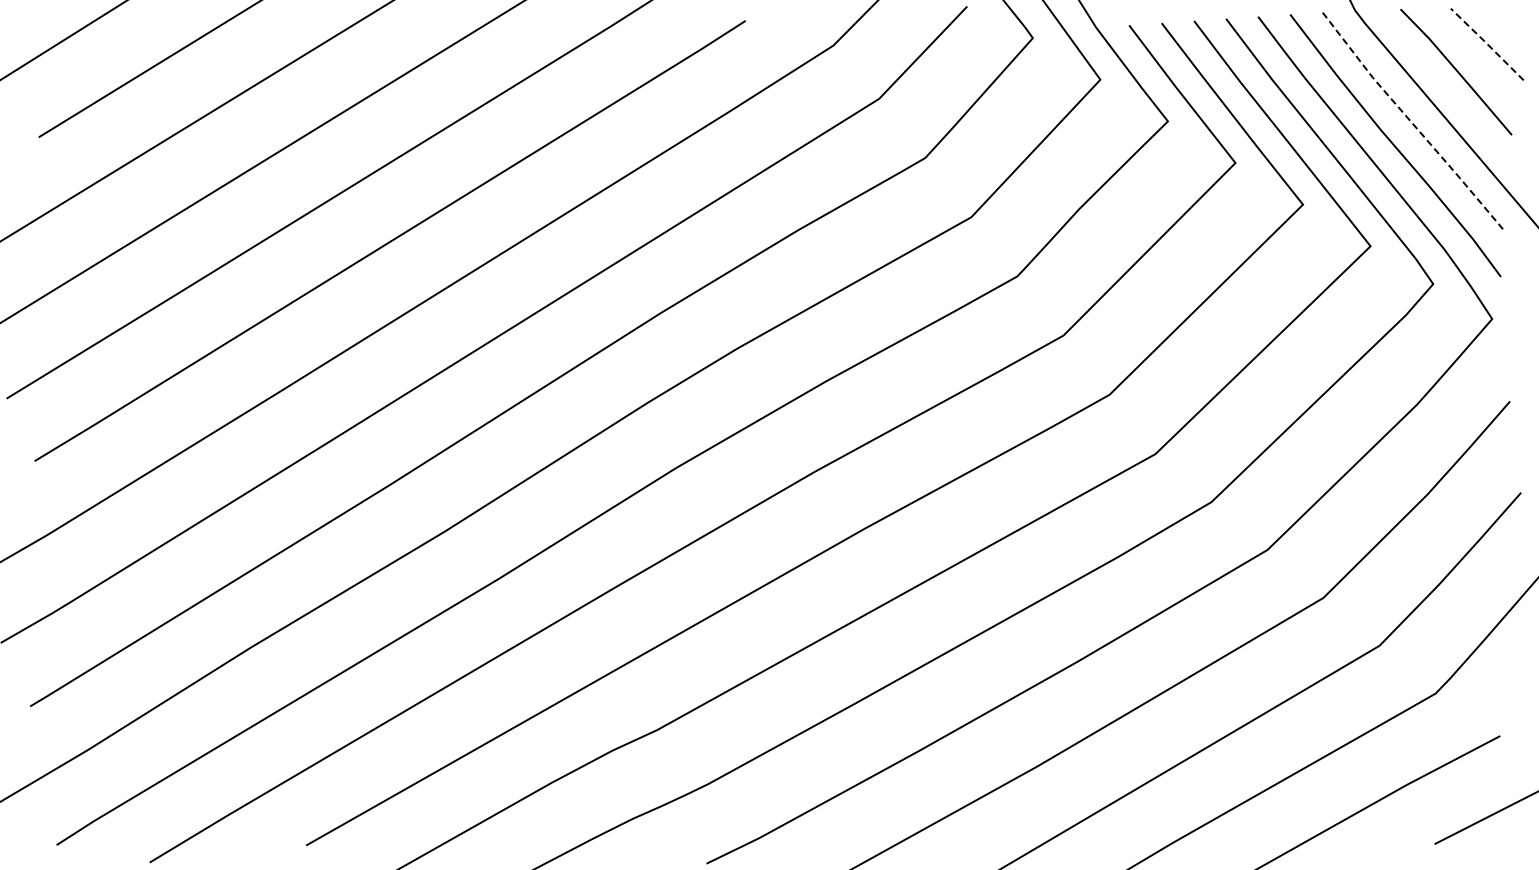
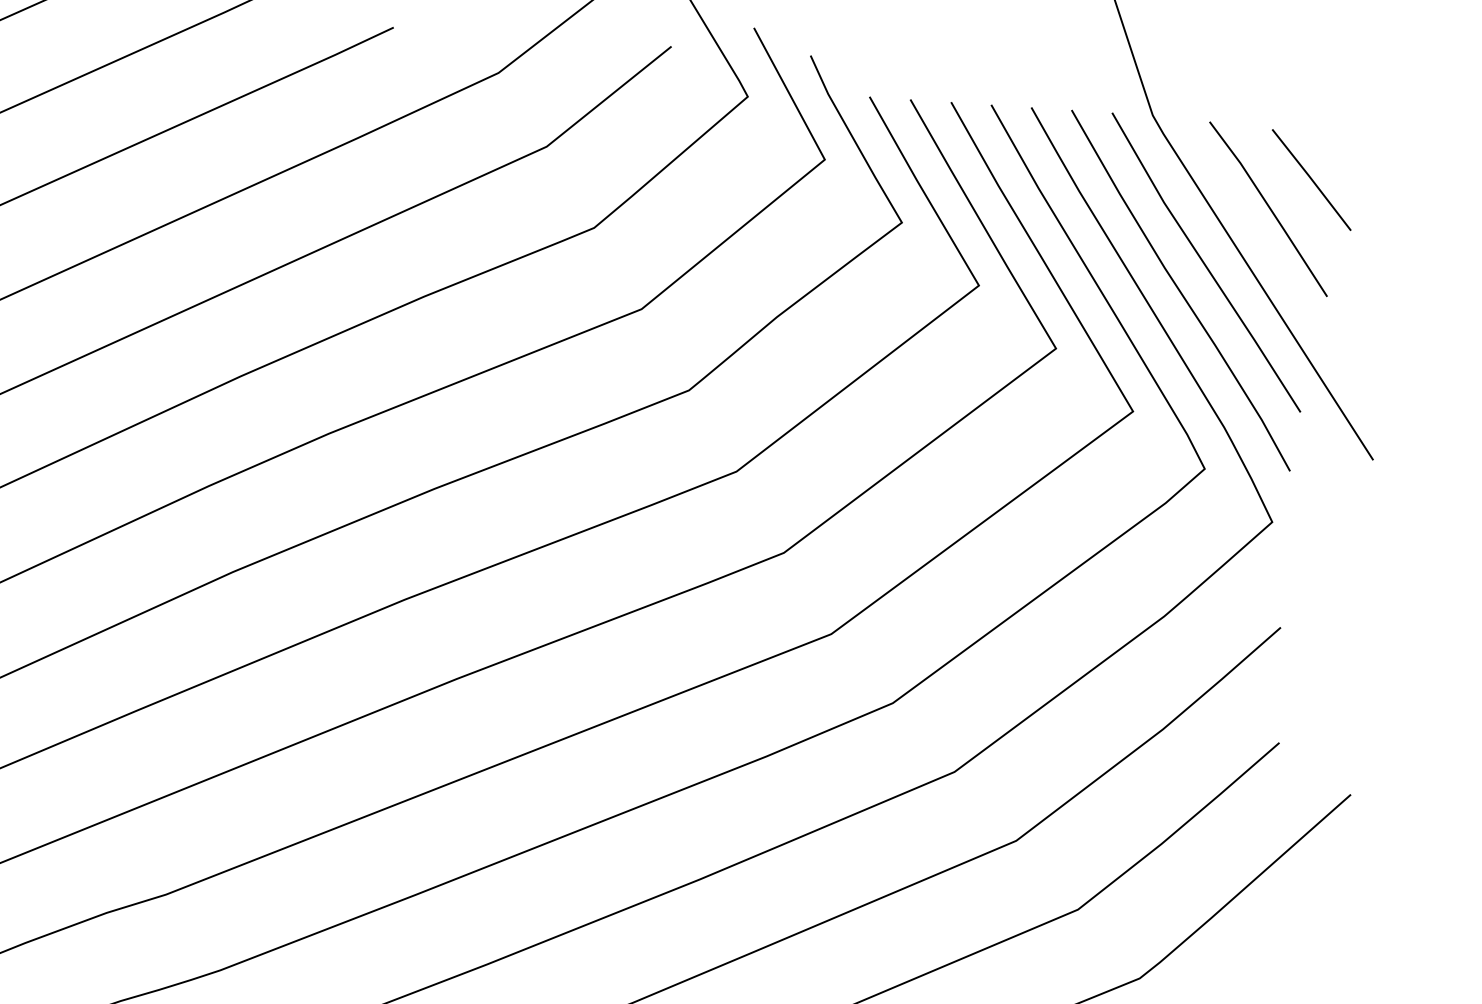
line: (1487, 44) -> (1311, 180), dashed -> solid
line: (1410, 121) -> (1203, 263), dashed -> solid

